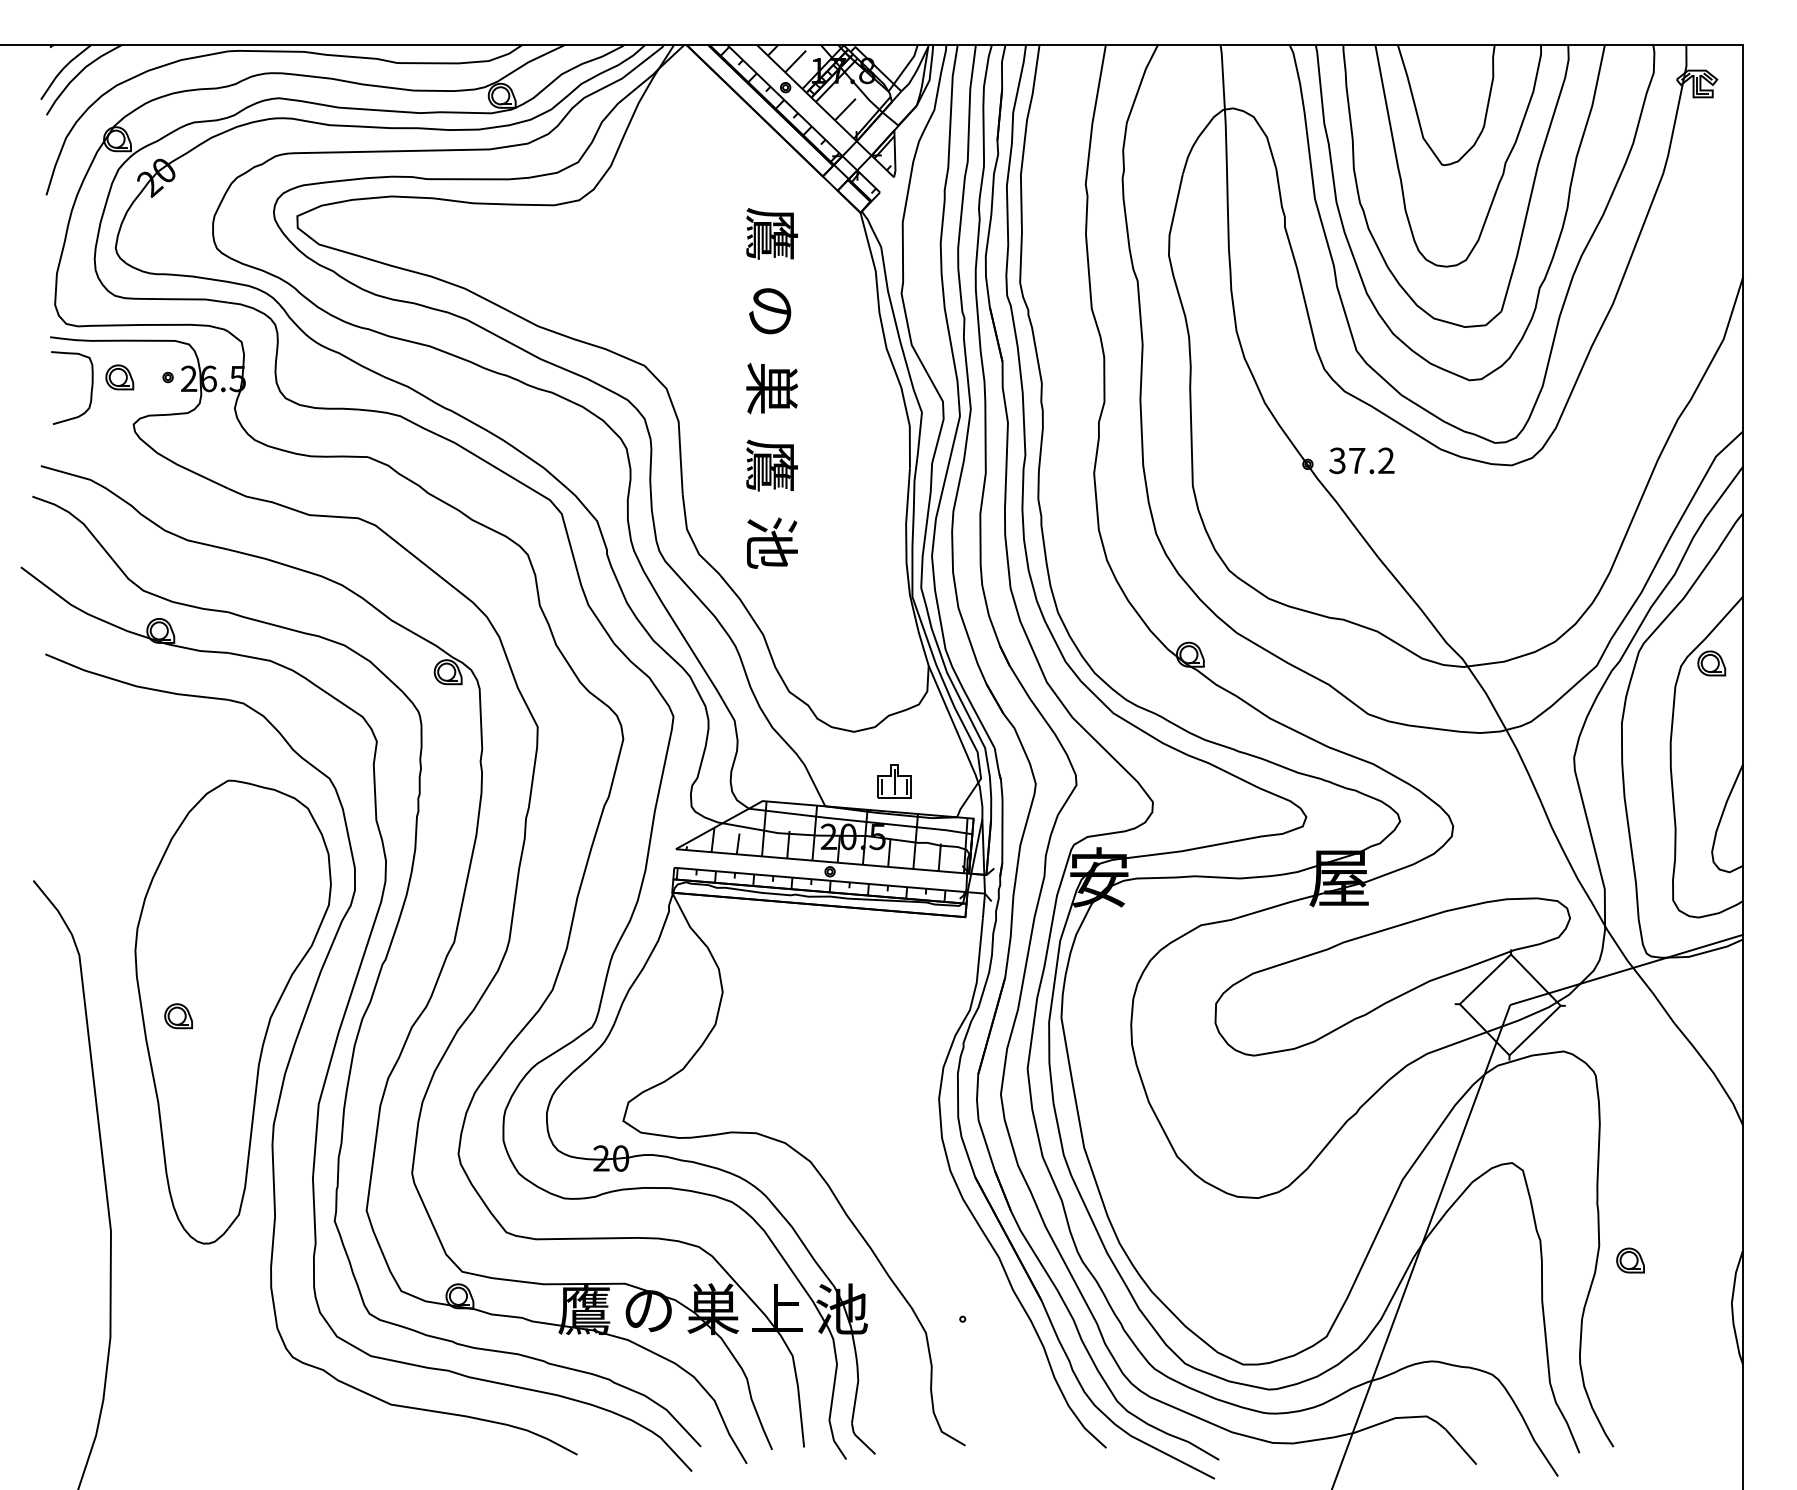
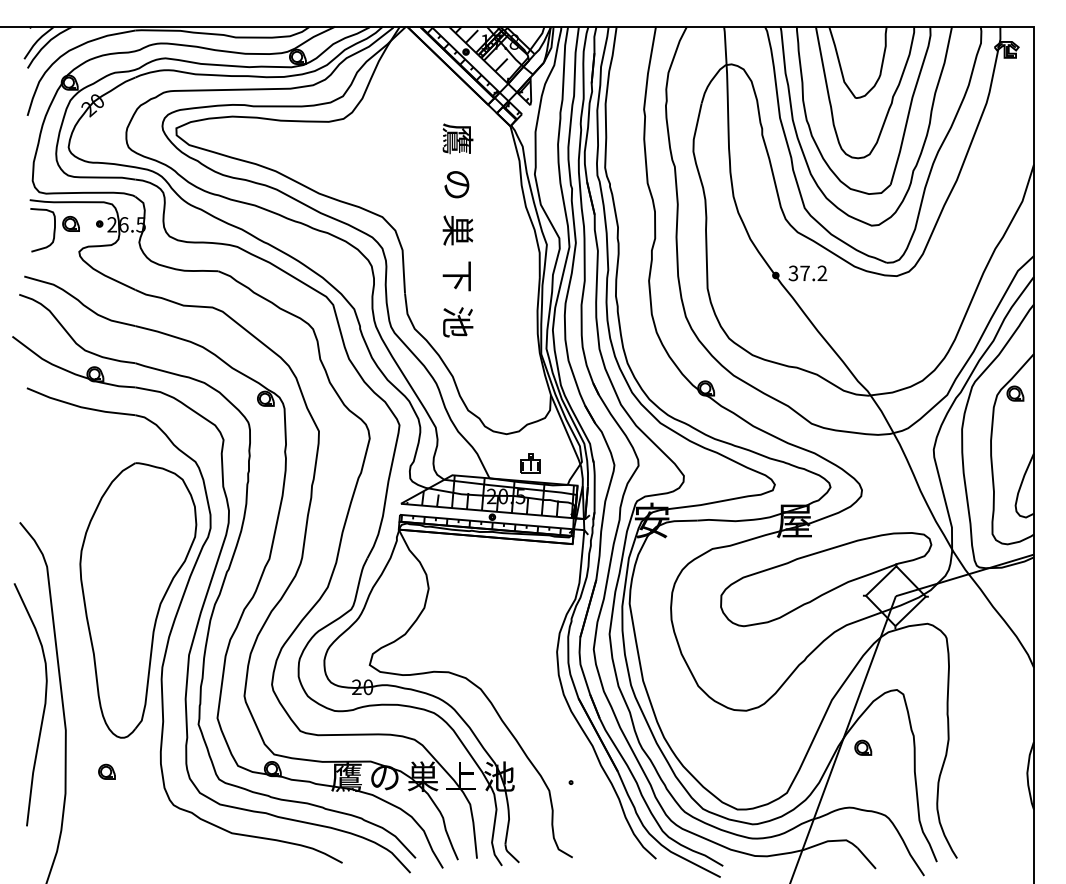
text: (771, 466) -> (457, 276), 鷹 -> 下
part: (177, 1015) -> (106, 771), moved
curve: (73, 1192) -> (43, 707), added
part: (1630, 1260) -> (863, 747), moved

